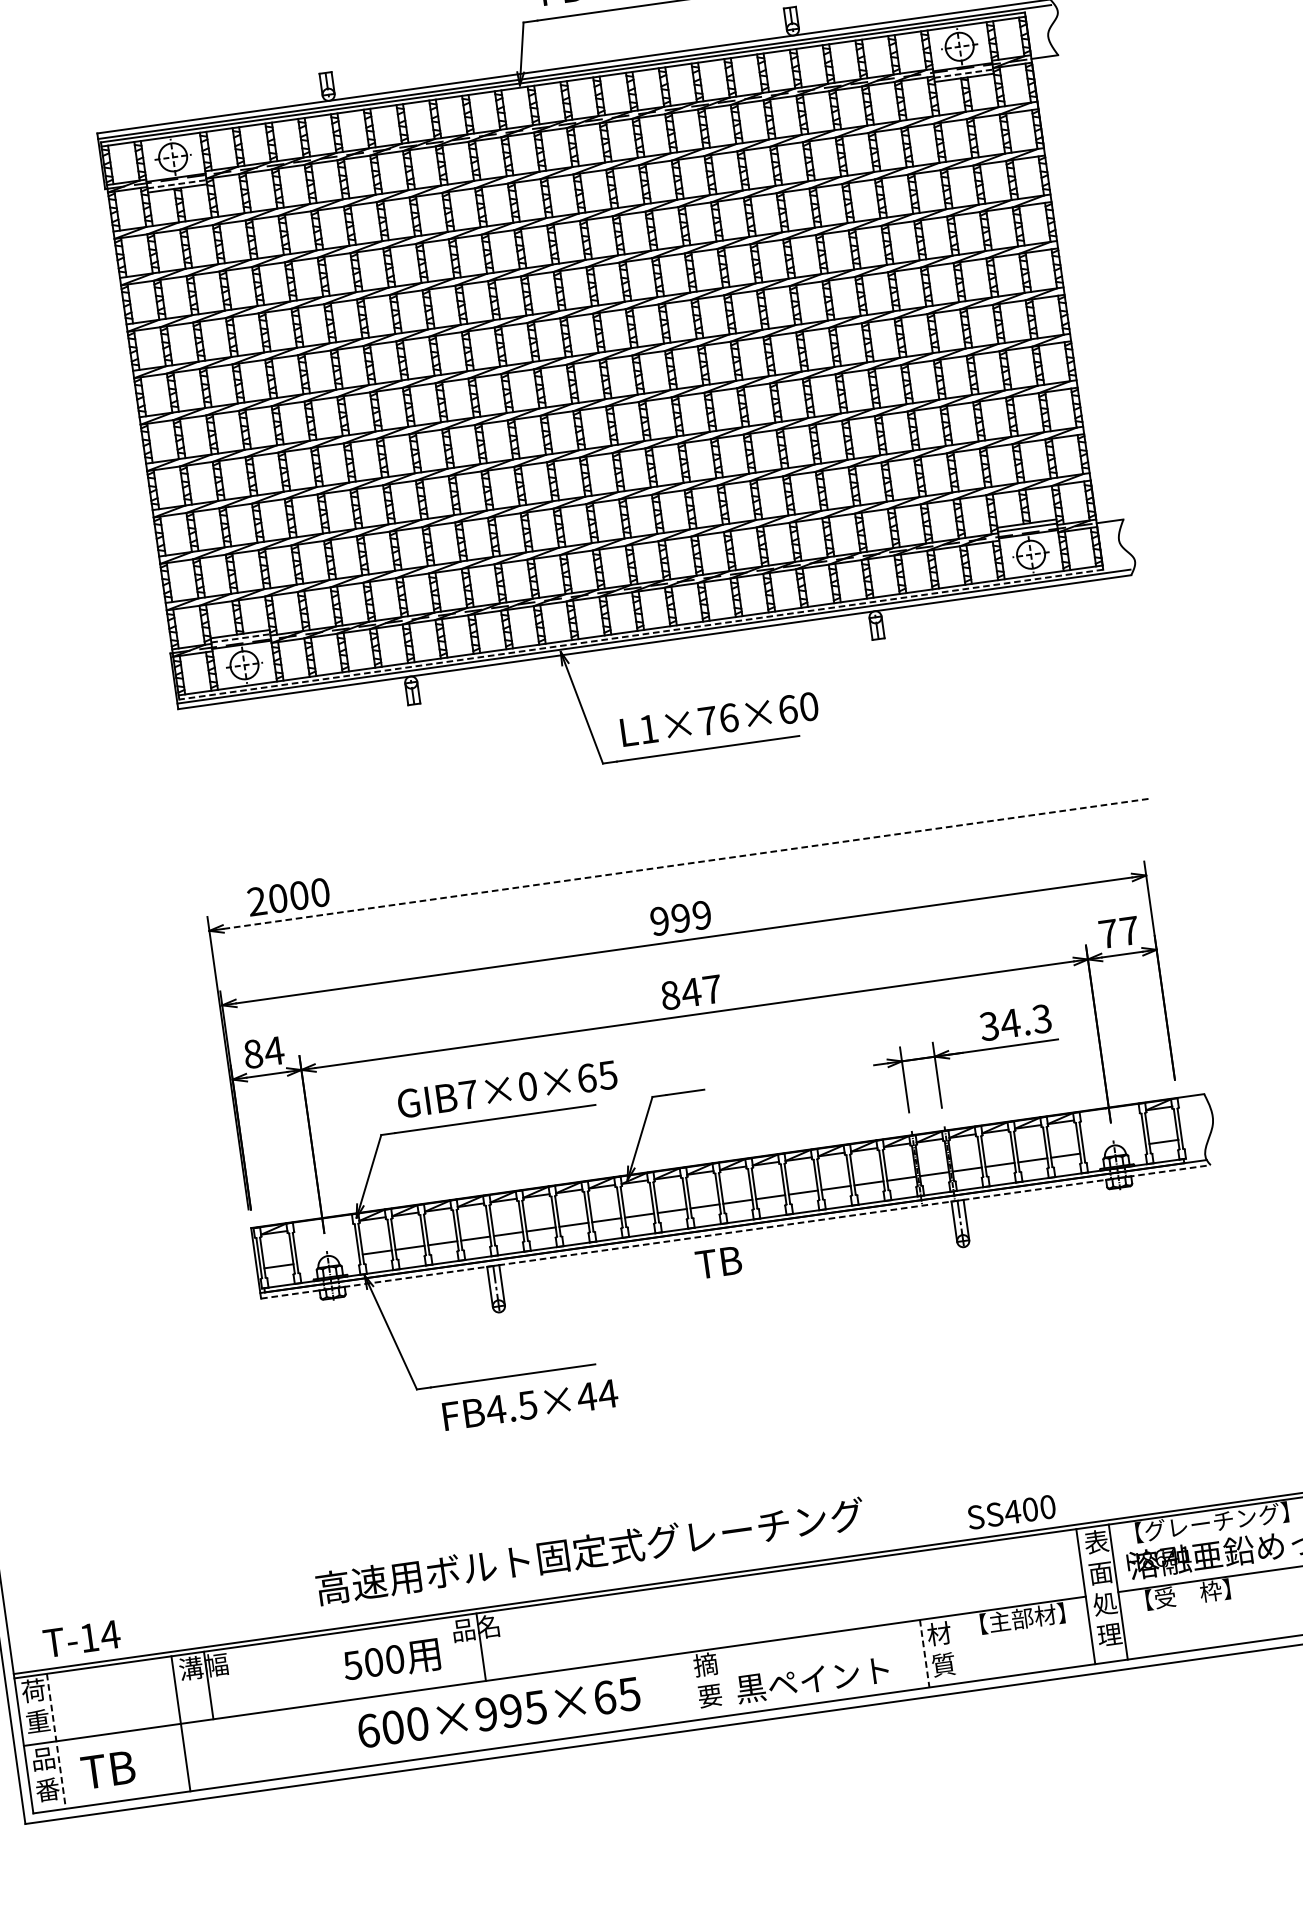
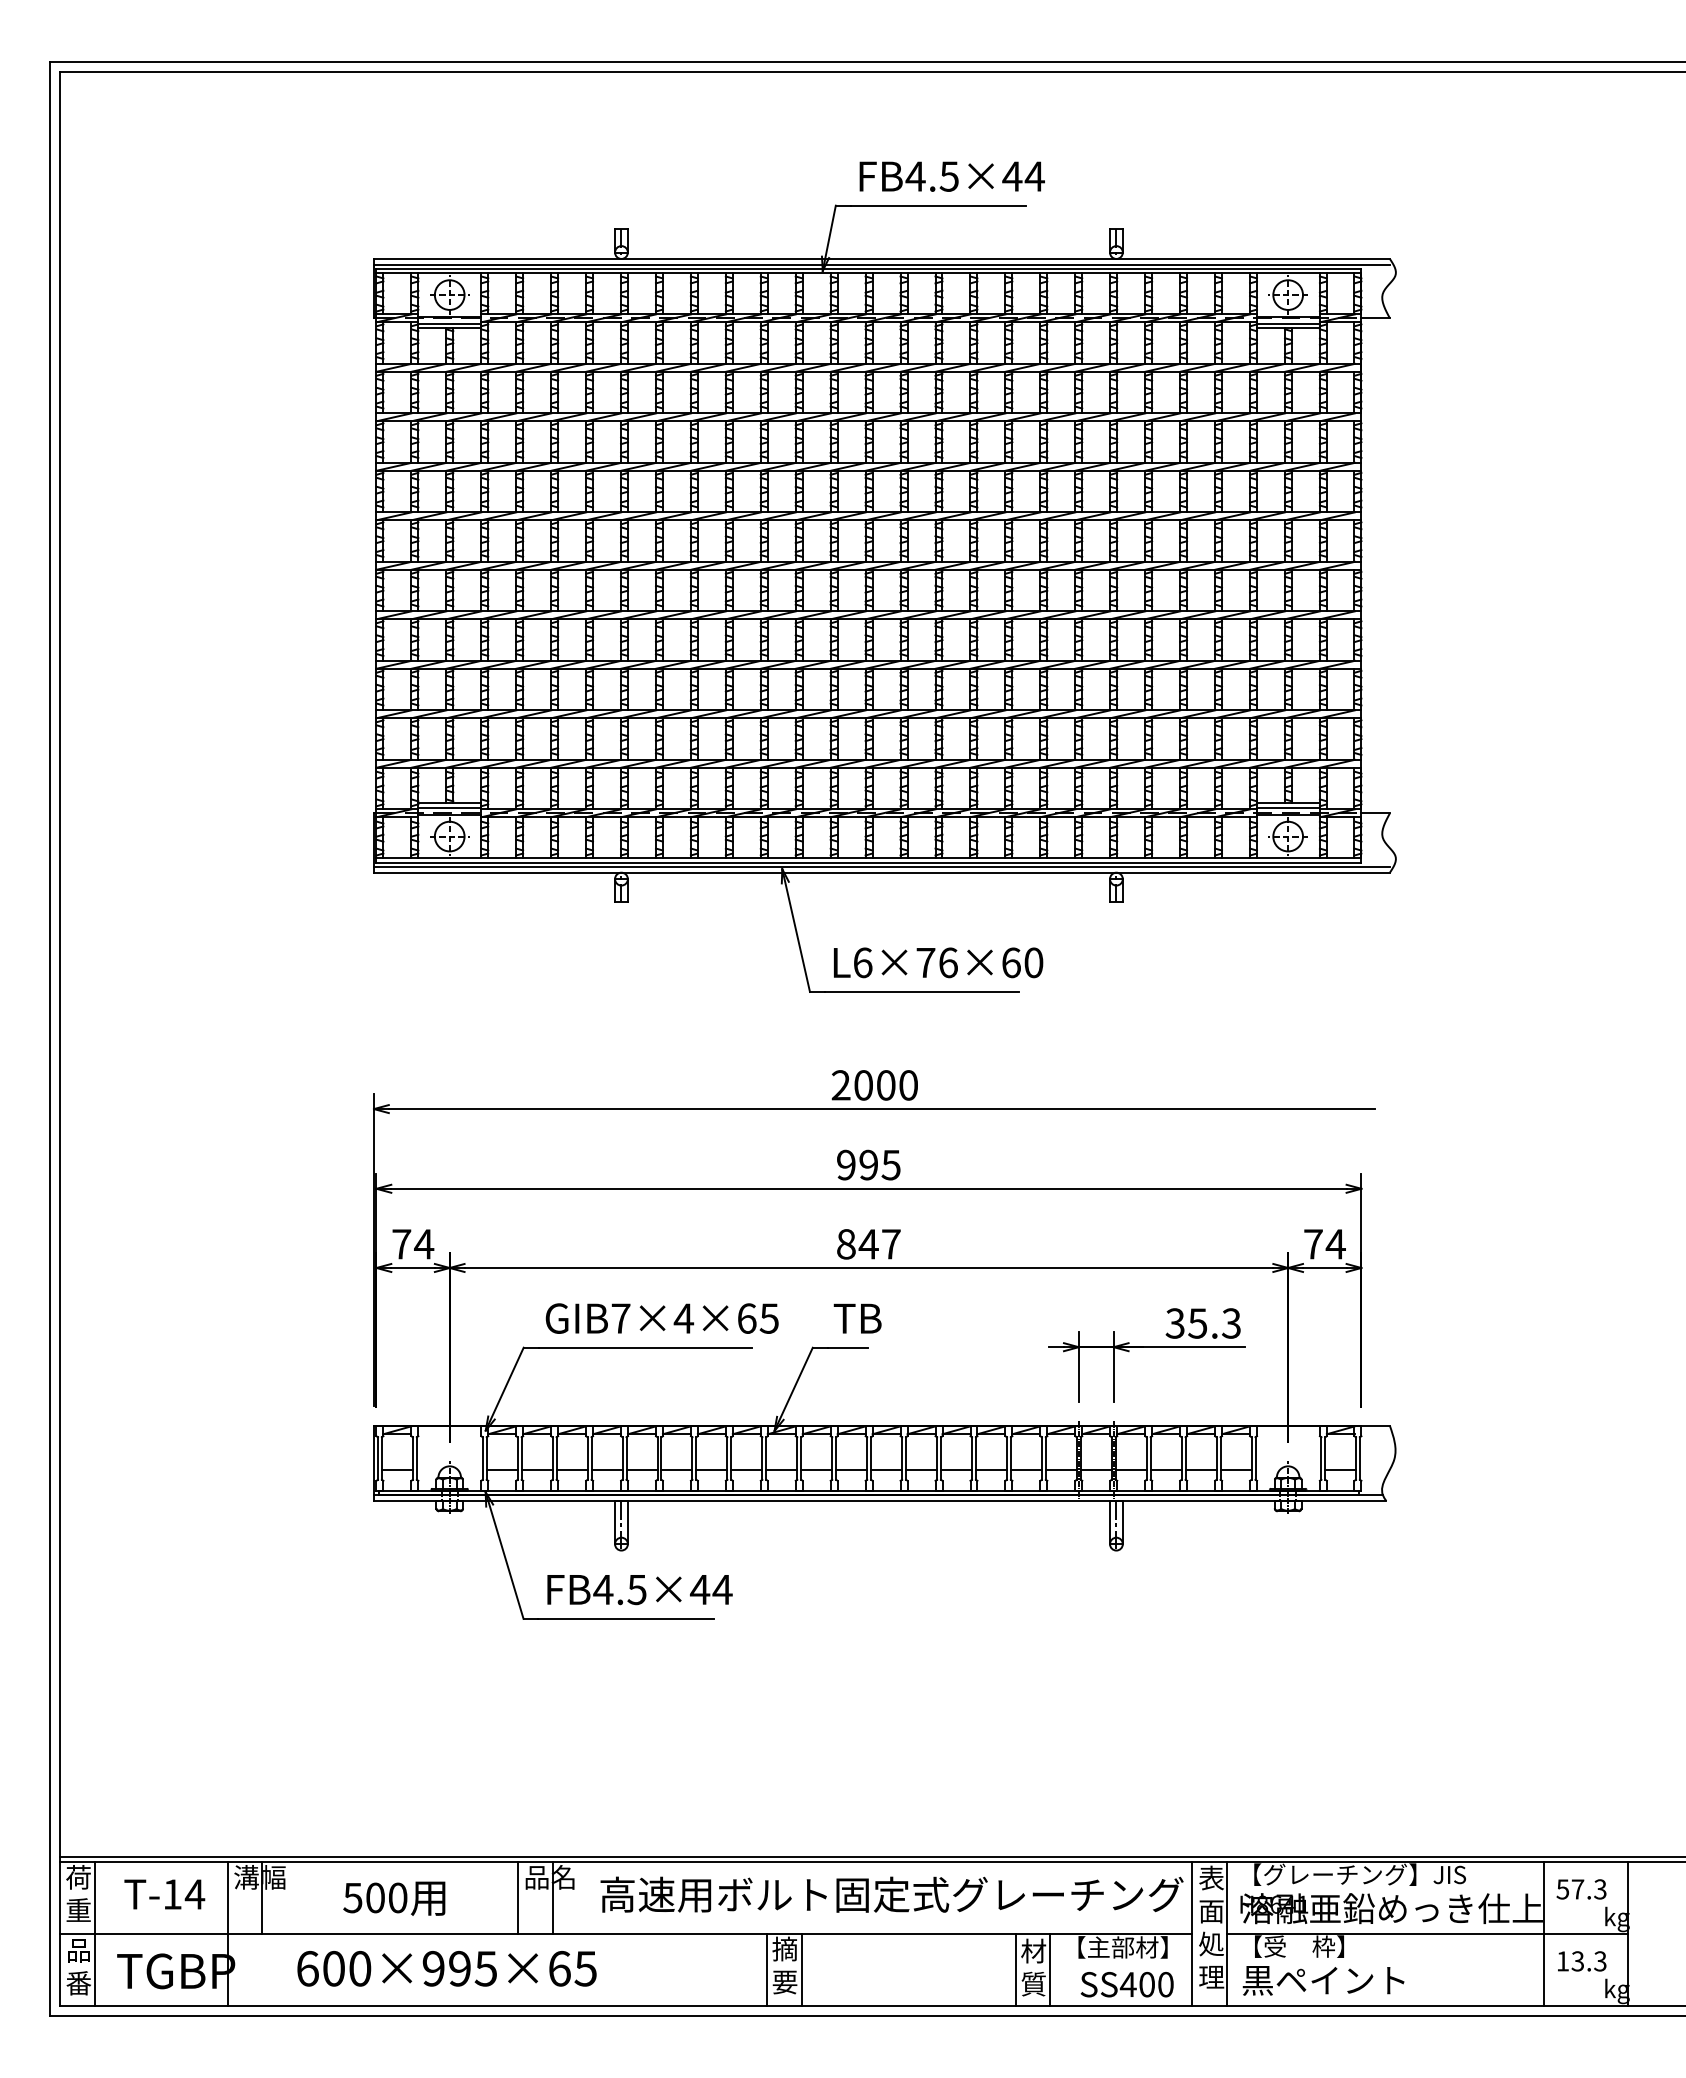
line: (963, 73) -> (1288, 323), dashed -> solid
line: (177, 183) -> (450, 323), dashed -> solid
line: (640, 634) -> (868, 862), dashed -> solid
line: (241, 637) -> (450, 807), dashed -> solid
text: (649, 728) -> (863, 962), L1×76×60 -> L6×76×60
line: (685, 864) -> (881, 1109), dashed -> solid
text: (288, 897) -> (874, 1085), moved
text: (701, 914) -> (890, 1164), 999 -> 995
text: (1129, 931) -> (1335, 1244), 77 -> 74
text: (1010, 1023) -> (1197, 1323), 34.3 -> 35.3
text: (253, 1054) -> (401, 1244), 84 -> 74
text: (527, 1086) -> (683, 1318), GIB7×0×65 -> GIB7×4×65
line: (736, 1232) -> (880, 1501), dashed -> solid
text: (718, 1262) -> (857, 1318), moved
text: (530, 1405) -> (639, 1590), moved
text: (1010, 1512) -> (1126, 1984), moved
text: (589, 1551) -> (891, 1894), moved
text: (81, 1638) -> (164, 1894), moved
line: (957, 1648) -> (1050, 1969), added
line: (448, 1651) -> (518, 1897), added
line: (924, 1653) -> (1015, 1969), dashed -> solid
text: (391, 1660) -> (394, 1898), moved
text: (812, 1679) -> (1323, 1980), moved
line: (723, 1681) -> (801, 1969), added
line: (691, 1686) -> (766, 1969), added
text: (498, 1712) -> (446, 1968), moved
line: (55, 1741) -> (94, 1933), dashed -> solid
text: (150, 1764) -> (190, 1971), TB -> TGBP

